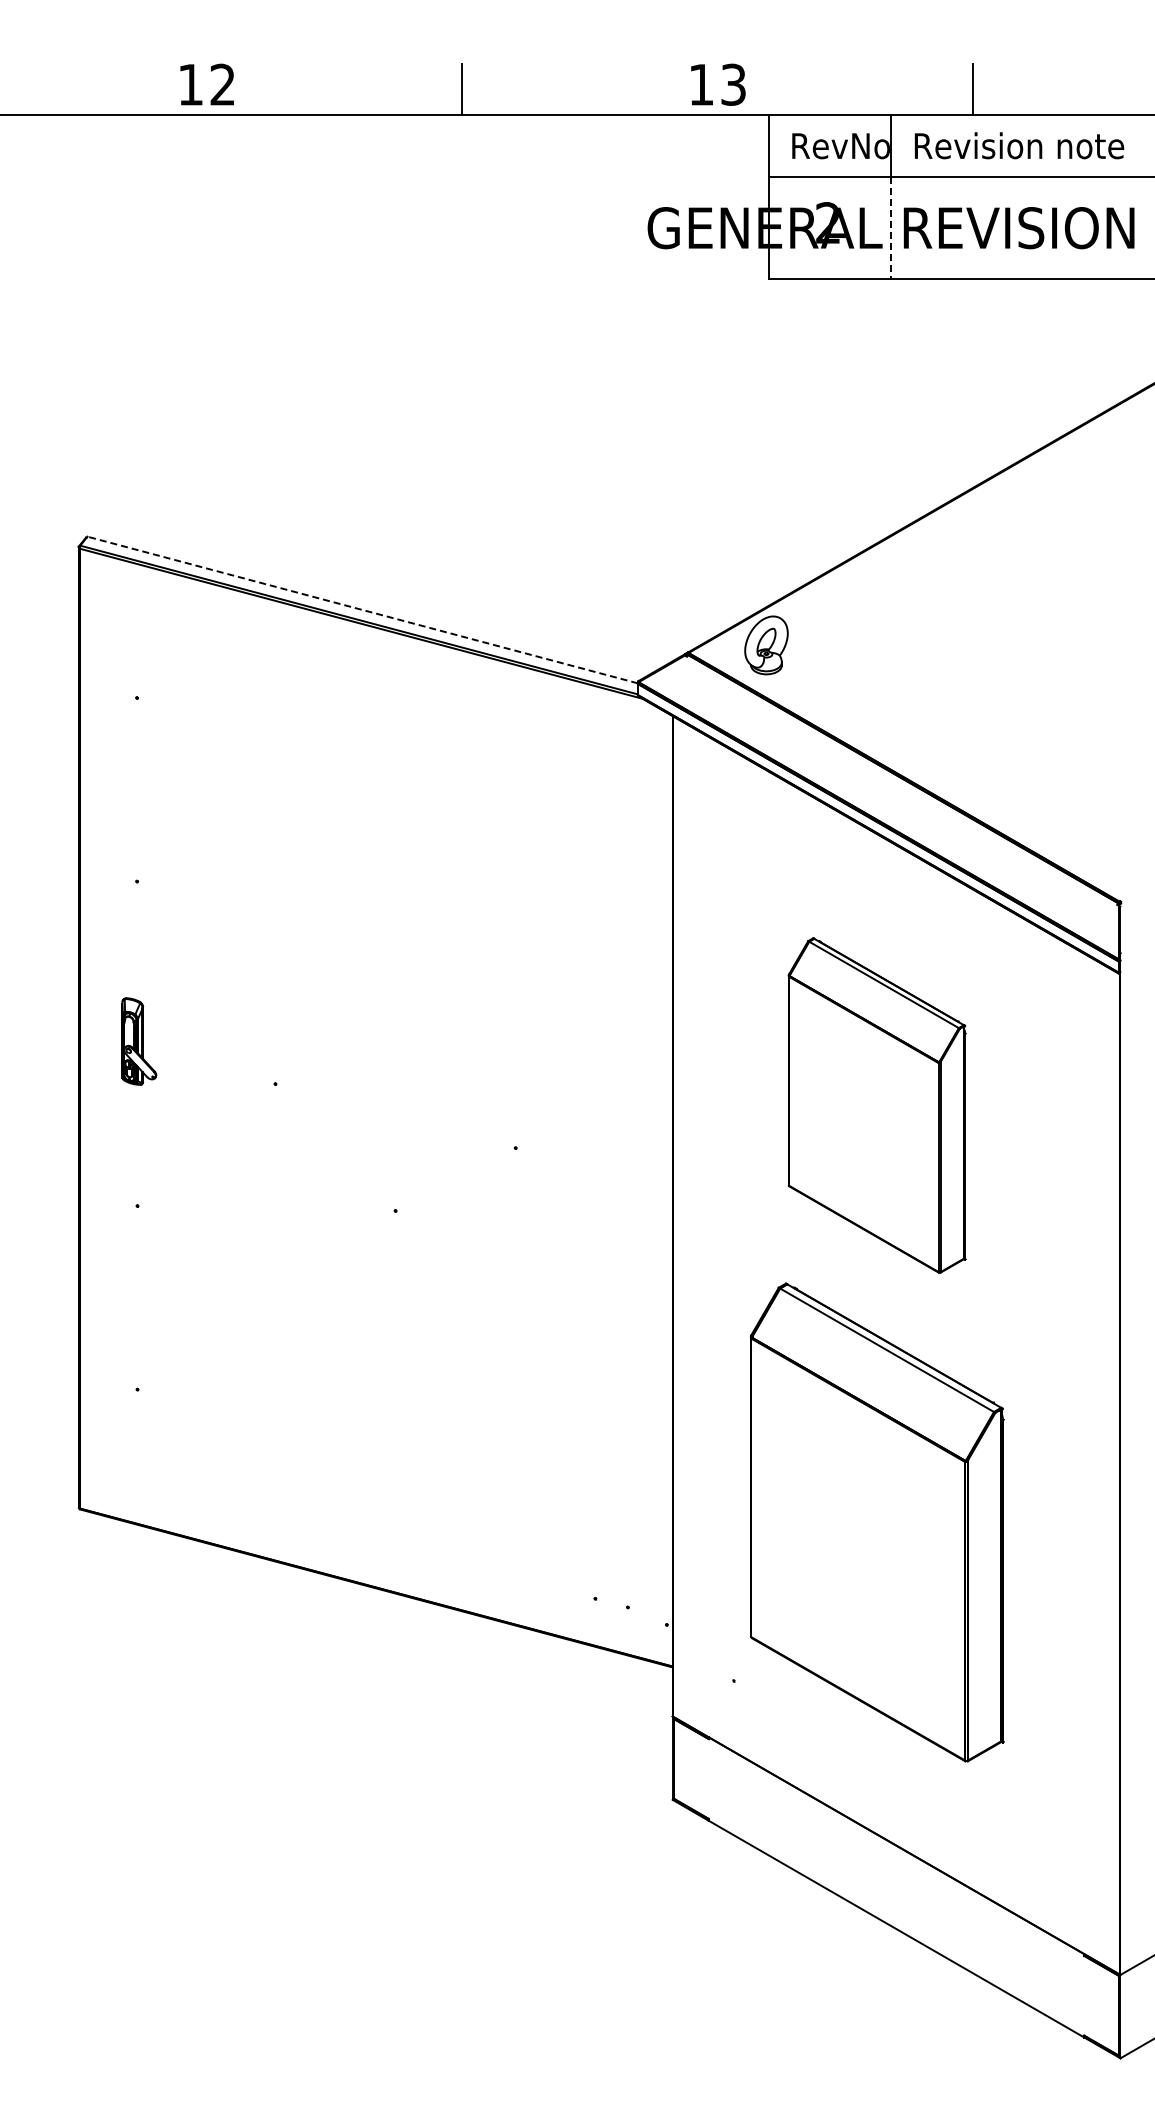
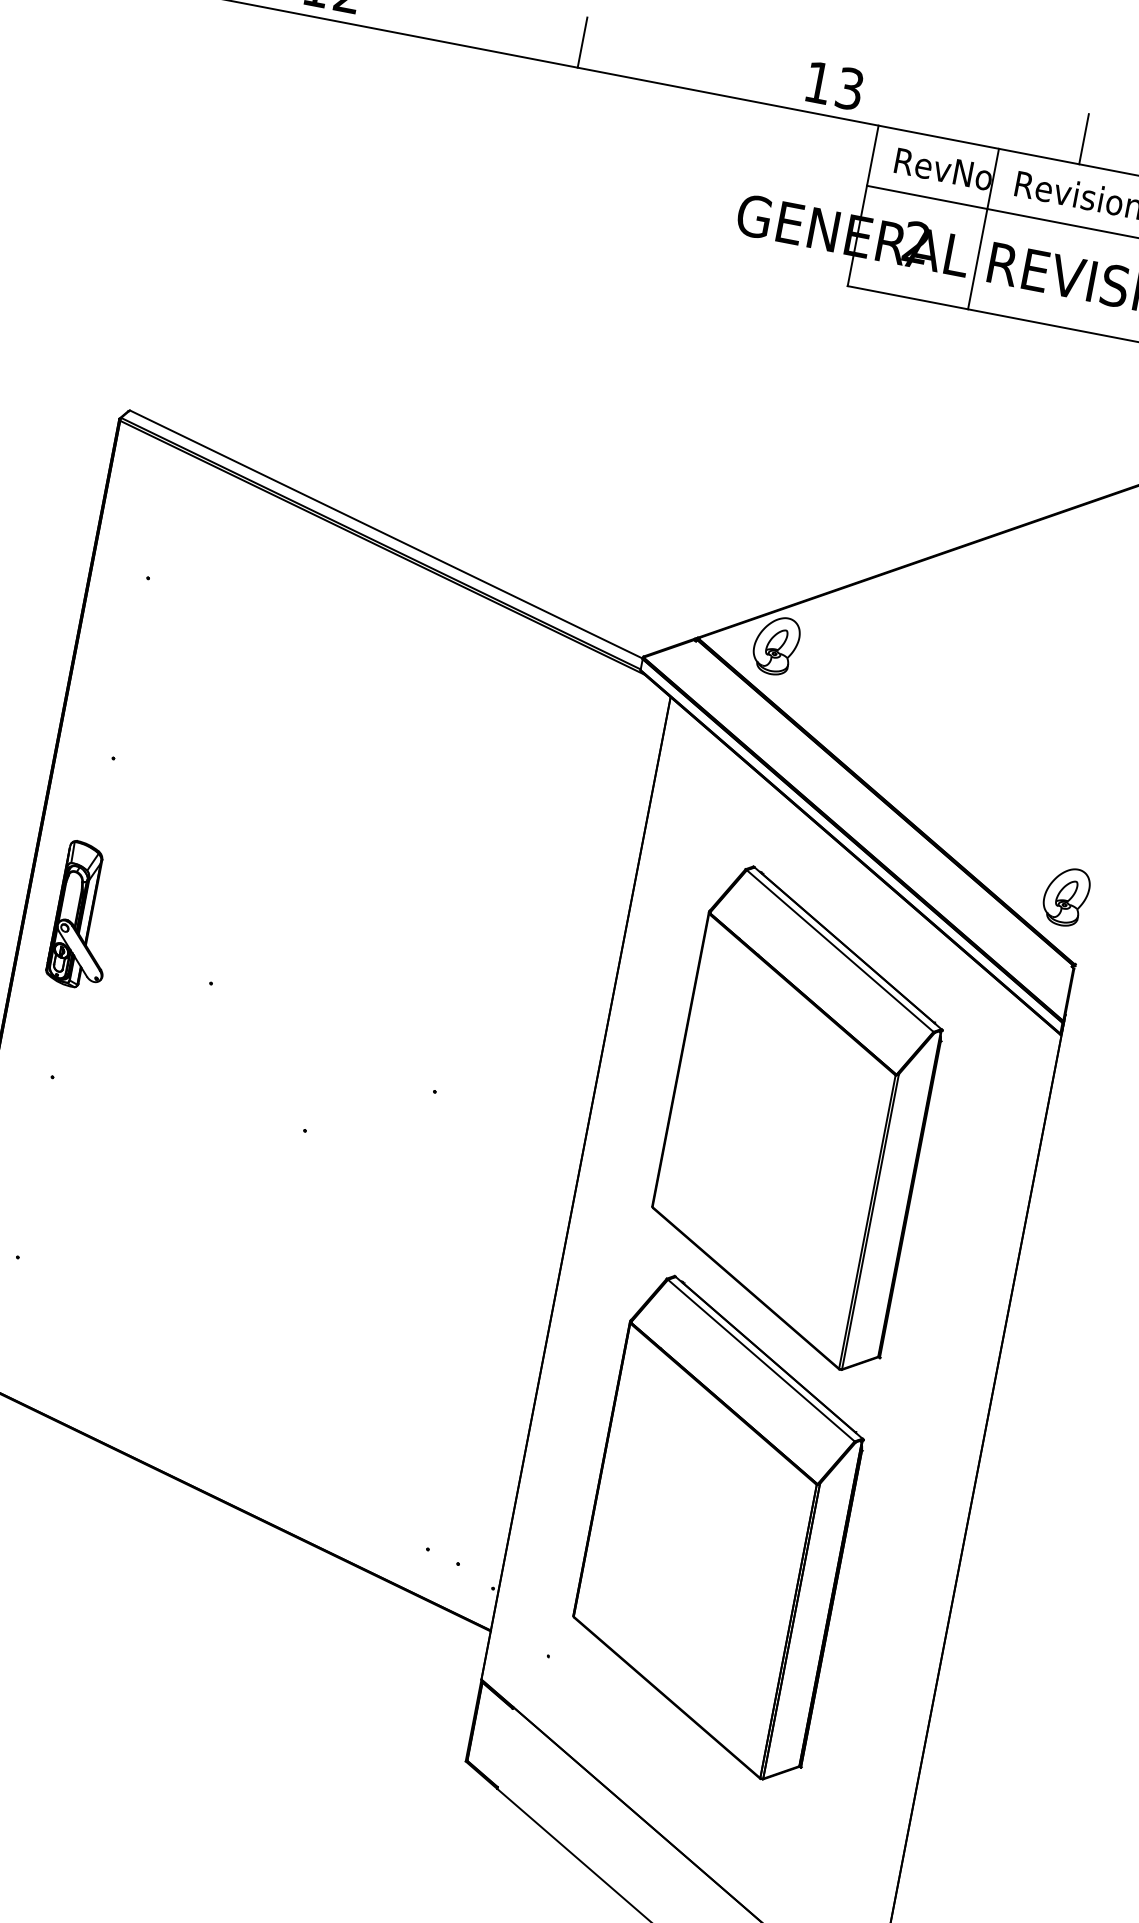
line: (891, 228) -> (977, 259), dashed -> solid
line: (362, 610) -> (386, 534), dashed -> solid
part: (1098, 837) -> (1065, 897), added
part: (139, 1041) -> (85, 915), size x1.67
part: (876, 1105) -> (797, 1118), size x1.43

